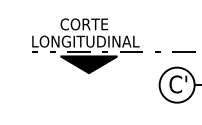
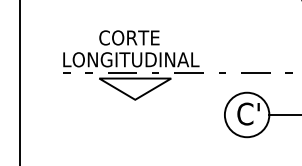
hatch: (89, 64) -> (135, 88), removed

